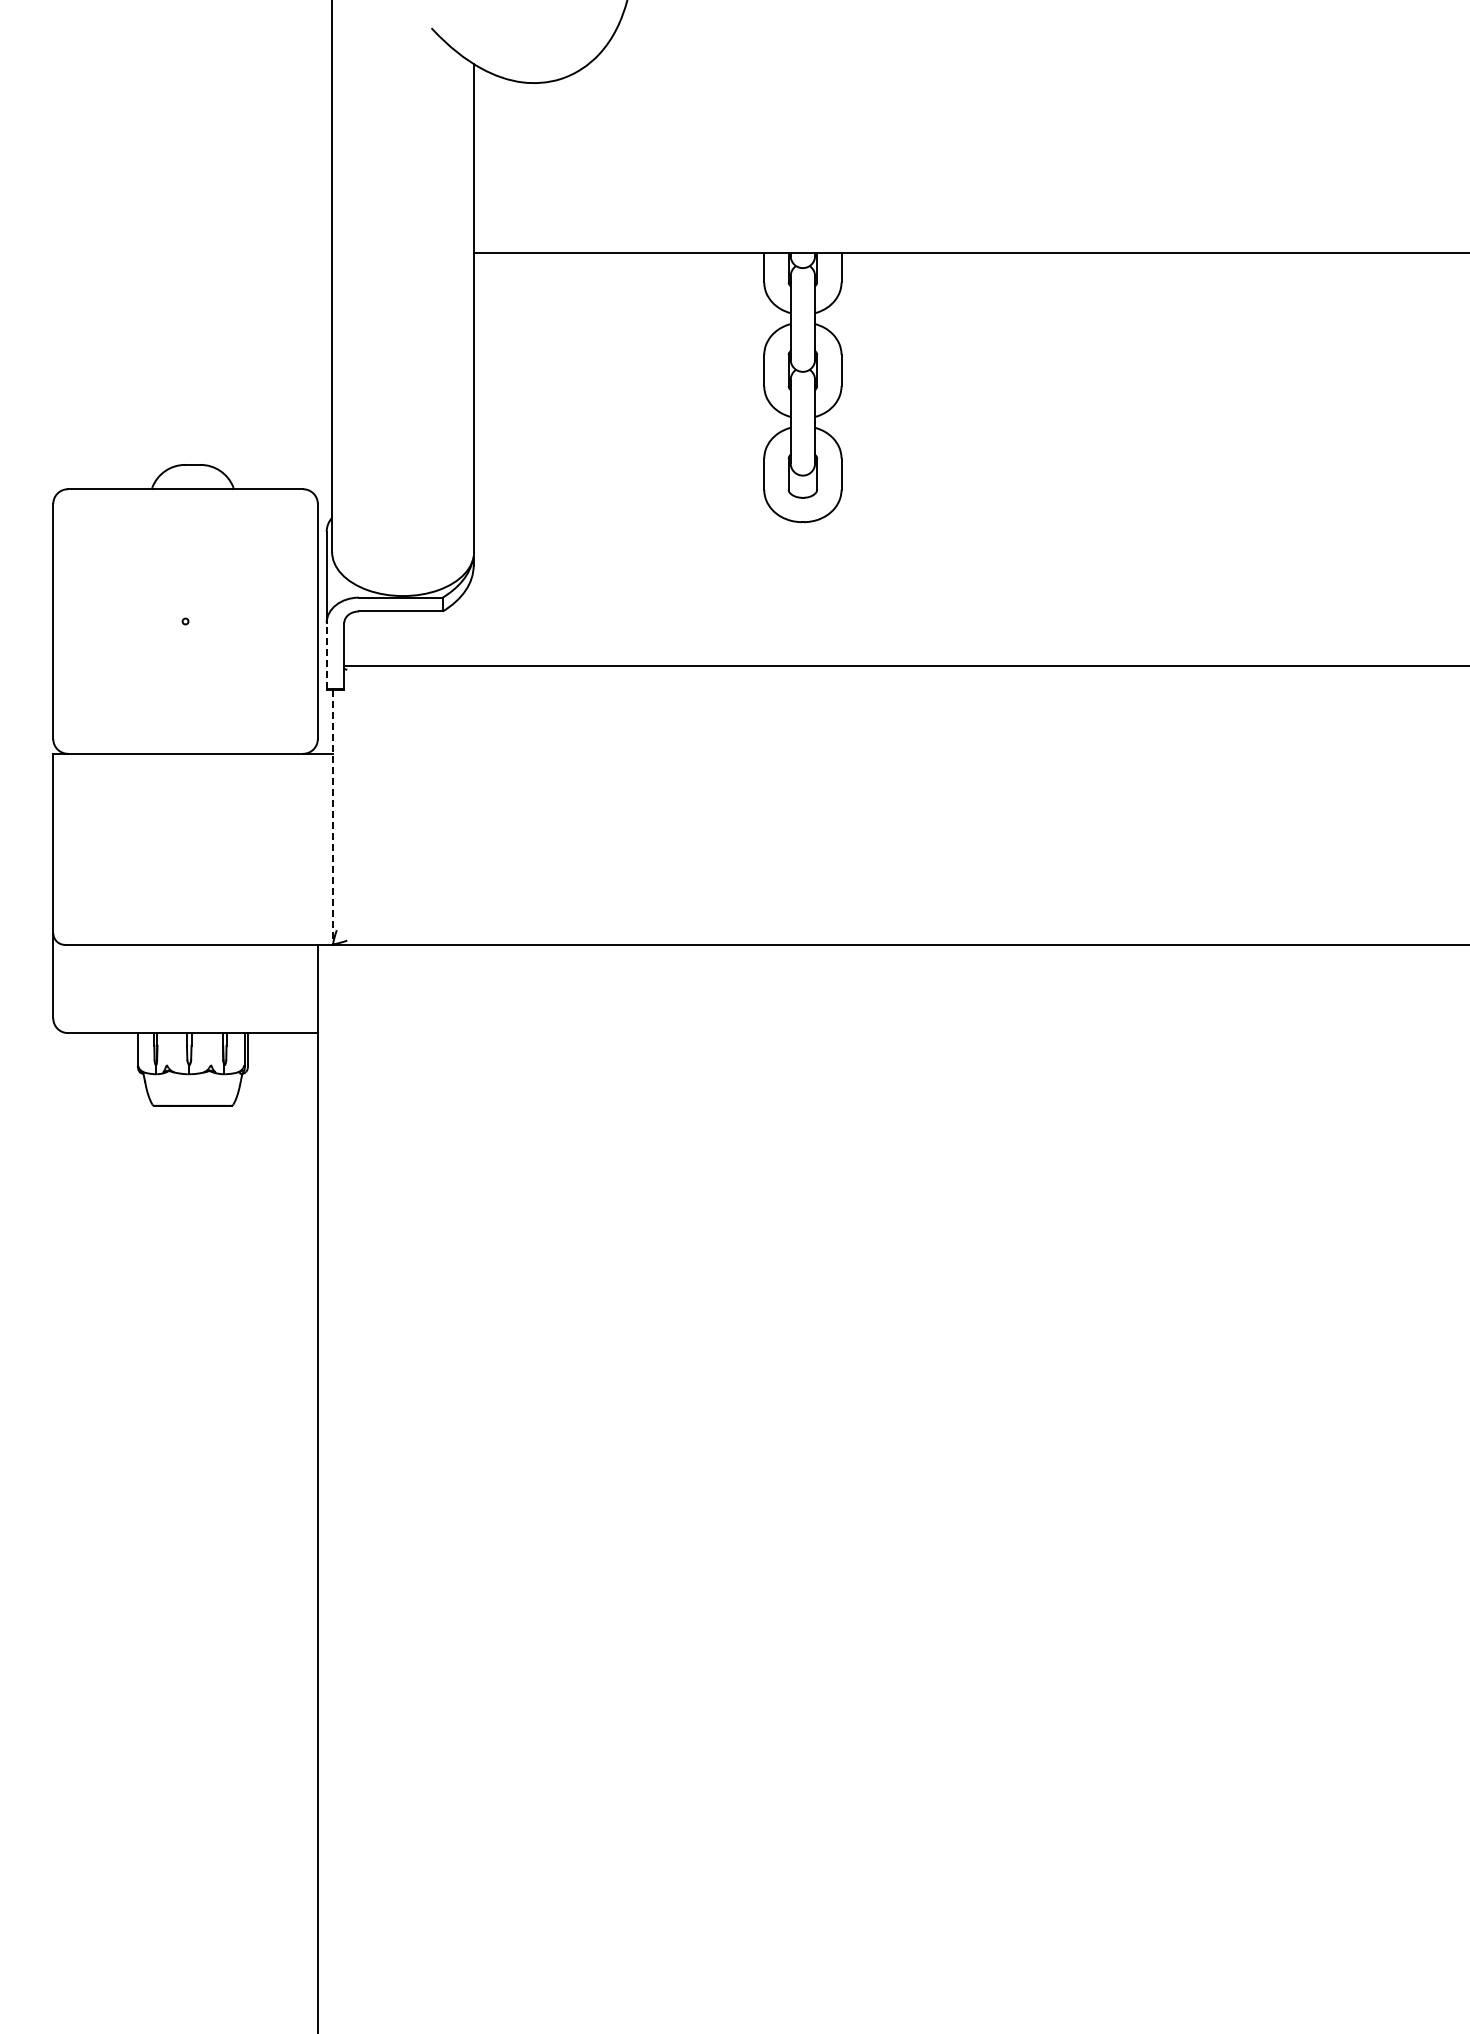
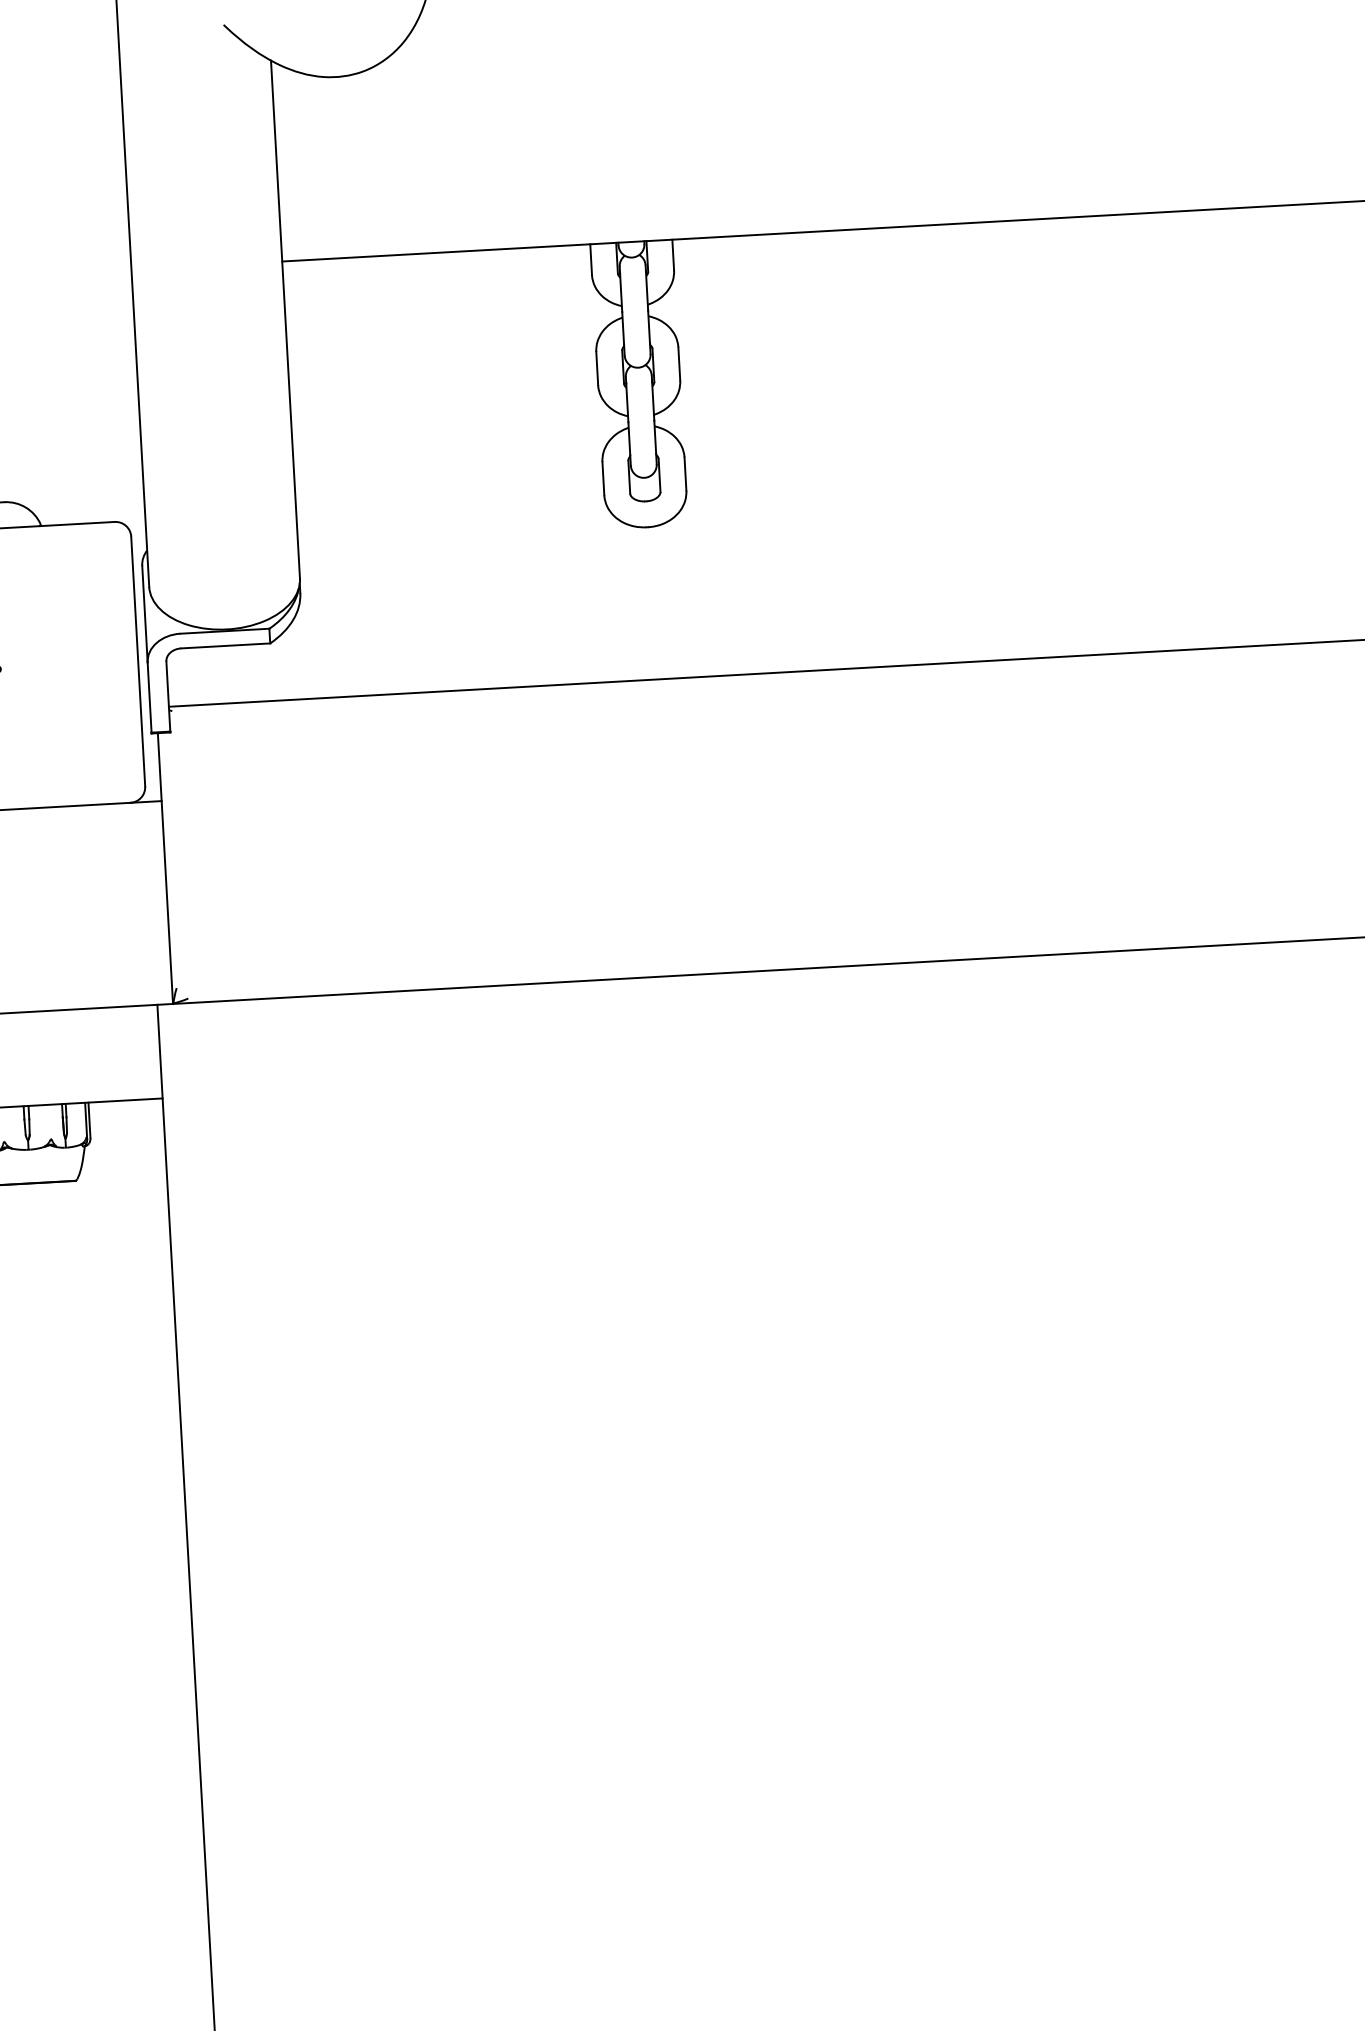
line: (326, 655) -> (149, 697), dashed -> solid
line: (332, 817) -> (165, 868), dashed -> solid

